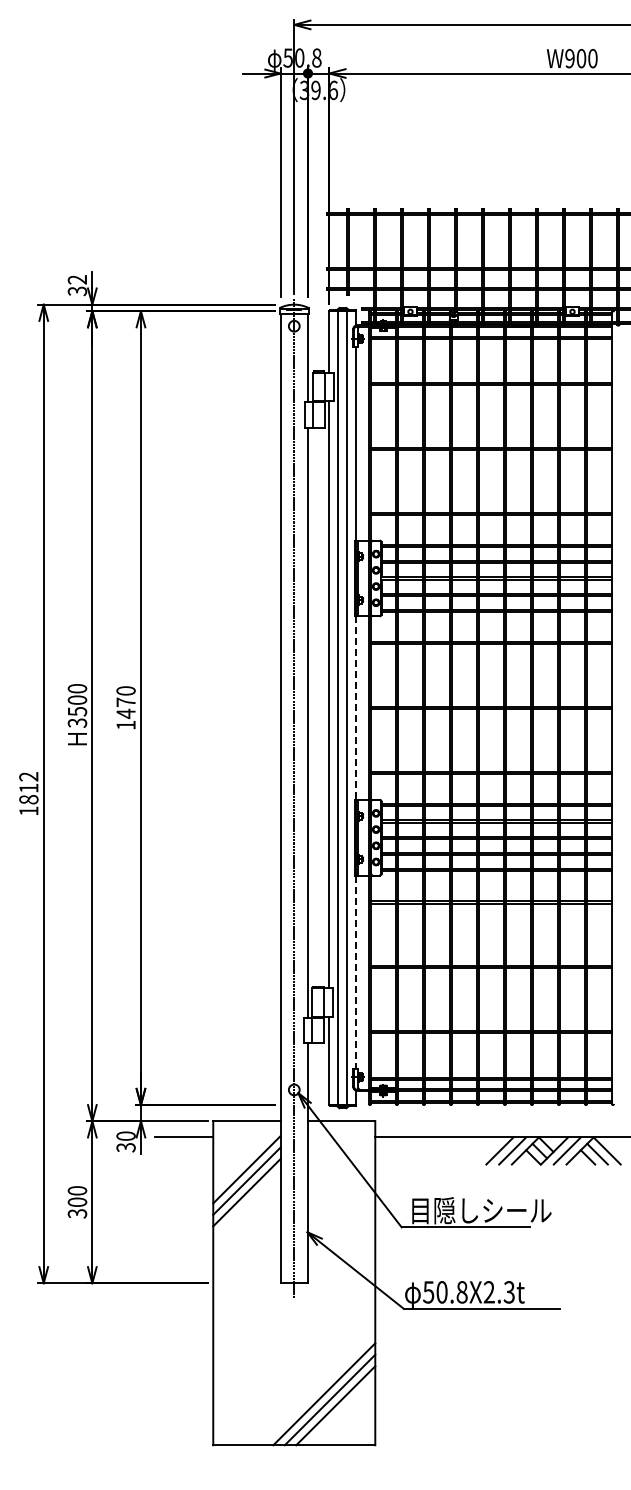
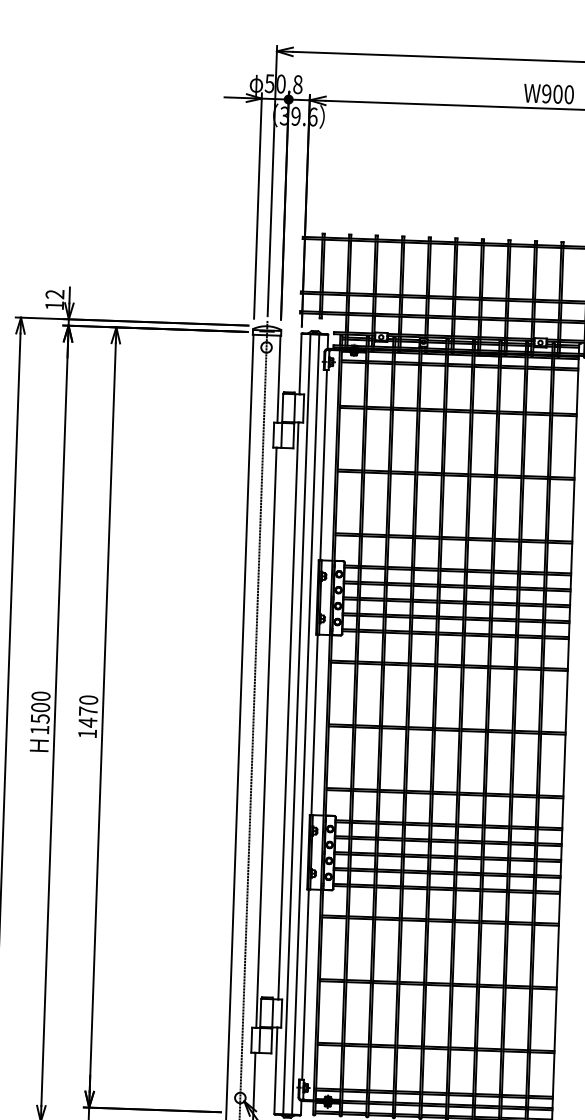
text: (77, 291) -> (54, 305), 32 -> 12
line: (356, 708) -> (314, 725), dashed -> solid
text: (77, 722) -> (39, 729), 3500 -> 1500
line: (356, 972) -> (305, 984), dashed -> solid

